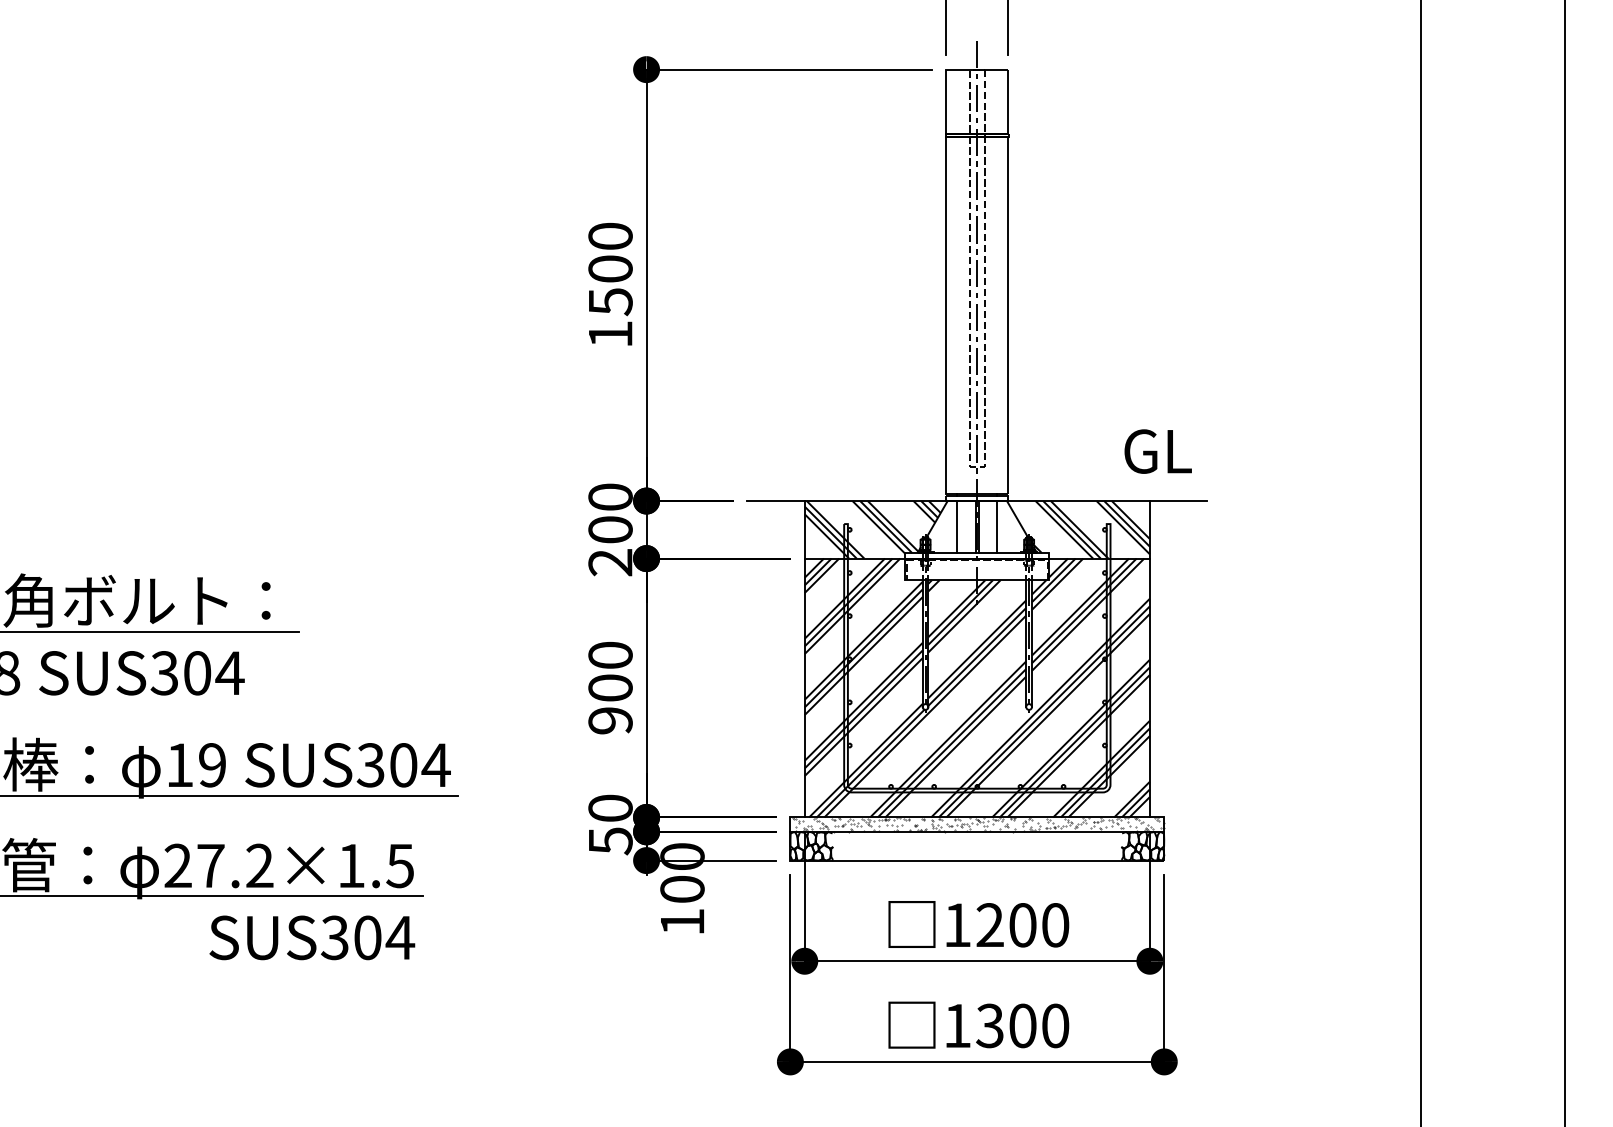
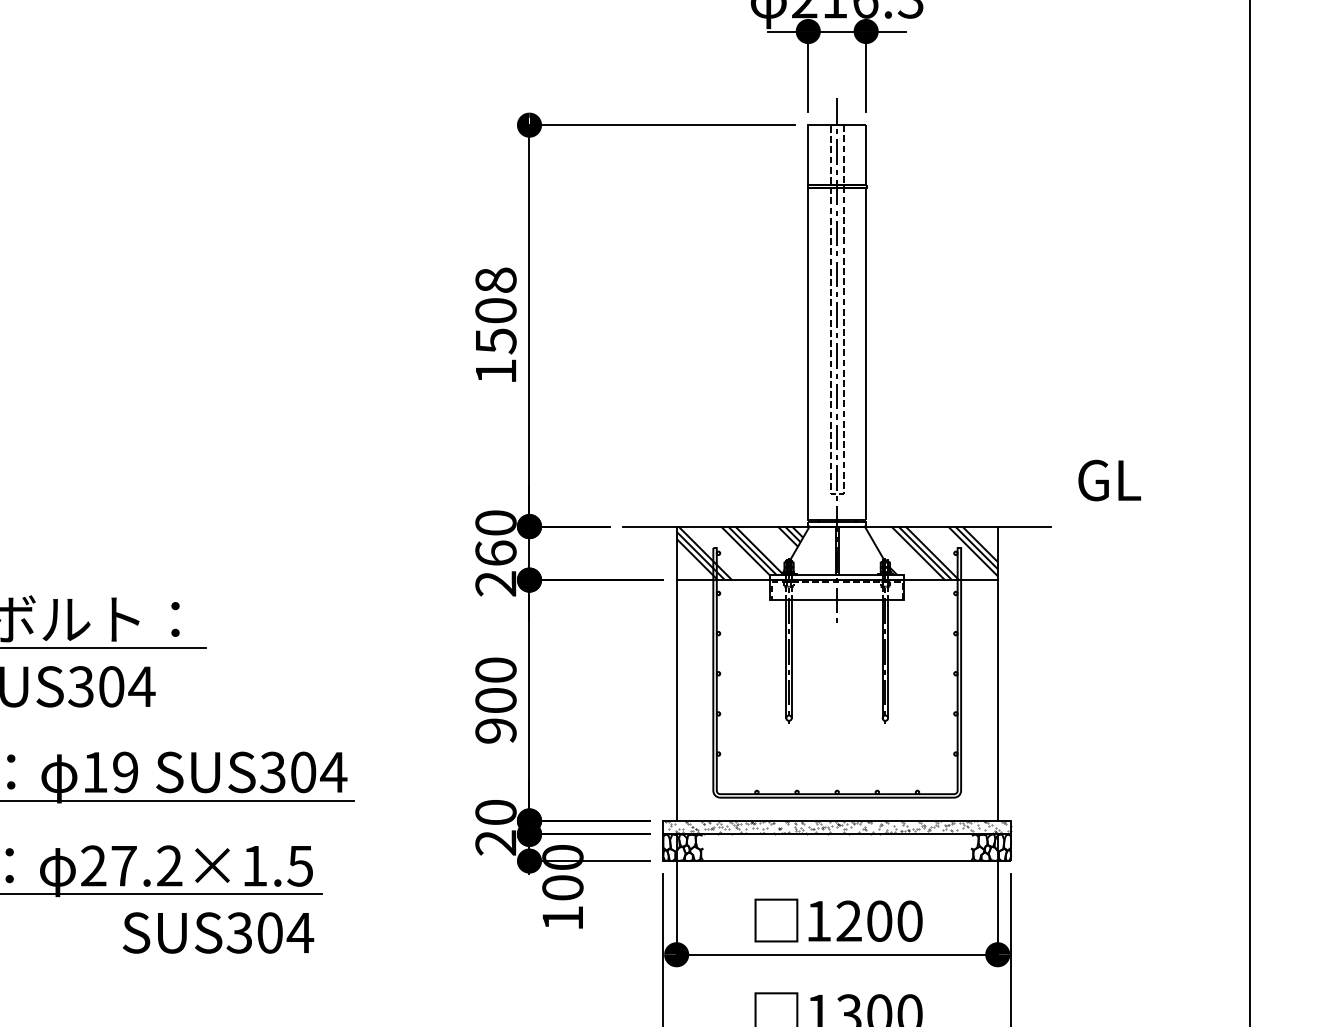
text: (610, 235) -> (495, 279), 1500 -> 1508
text: (1157, 451) -> (1109, 480), moved
line: (957, 527) -> (818, 551), removed
line: (997, 527) -> (855, 551), removed
text: (610, 529) -> (495, 553), 200 -> 260
hatch: (976, 687) -> (836, 700), removed
text: (610, 841) -> (495, 843), 50 -> 20

